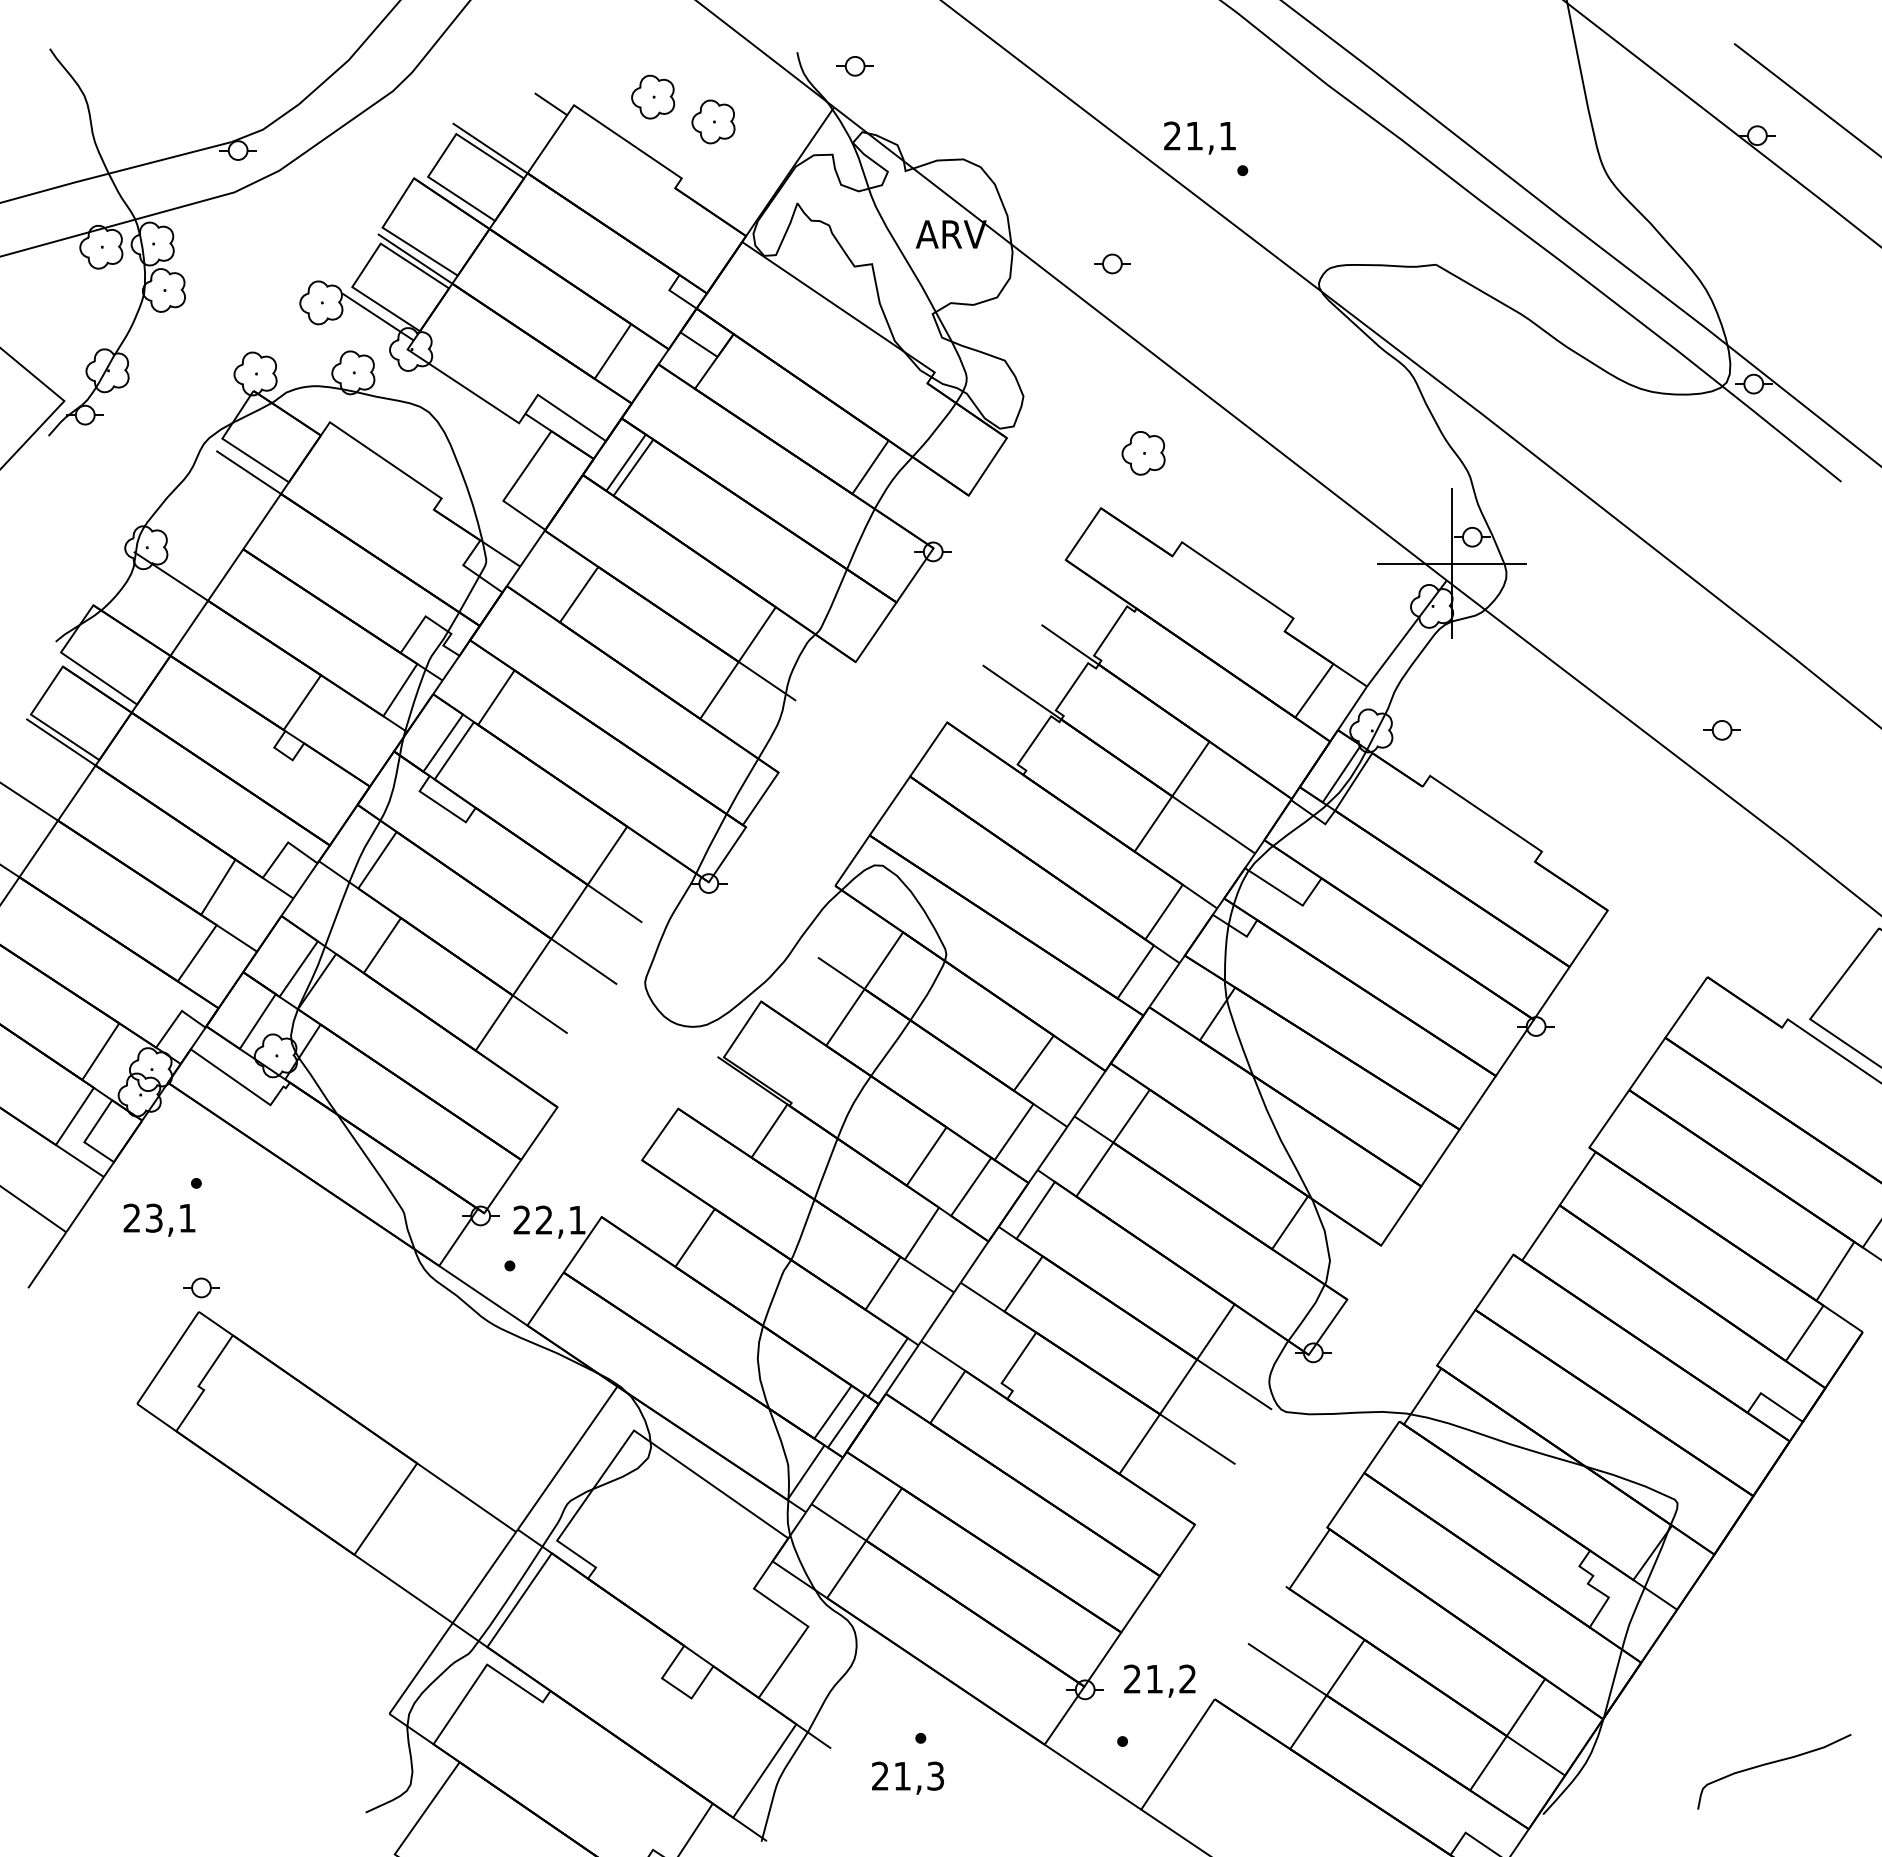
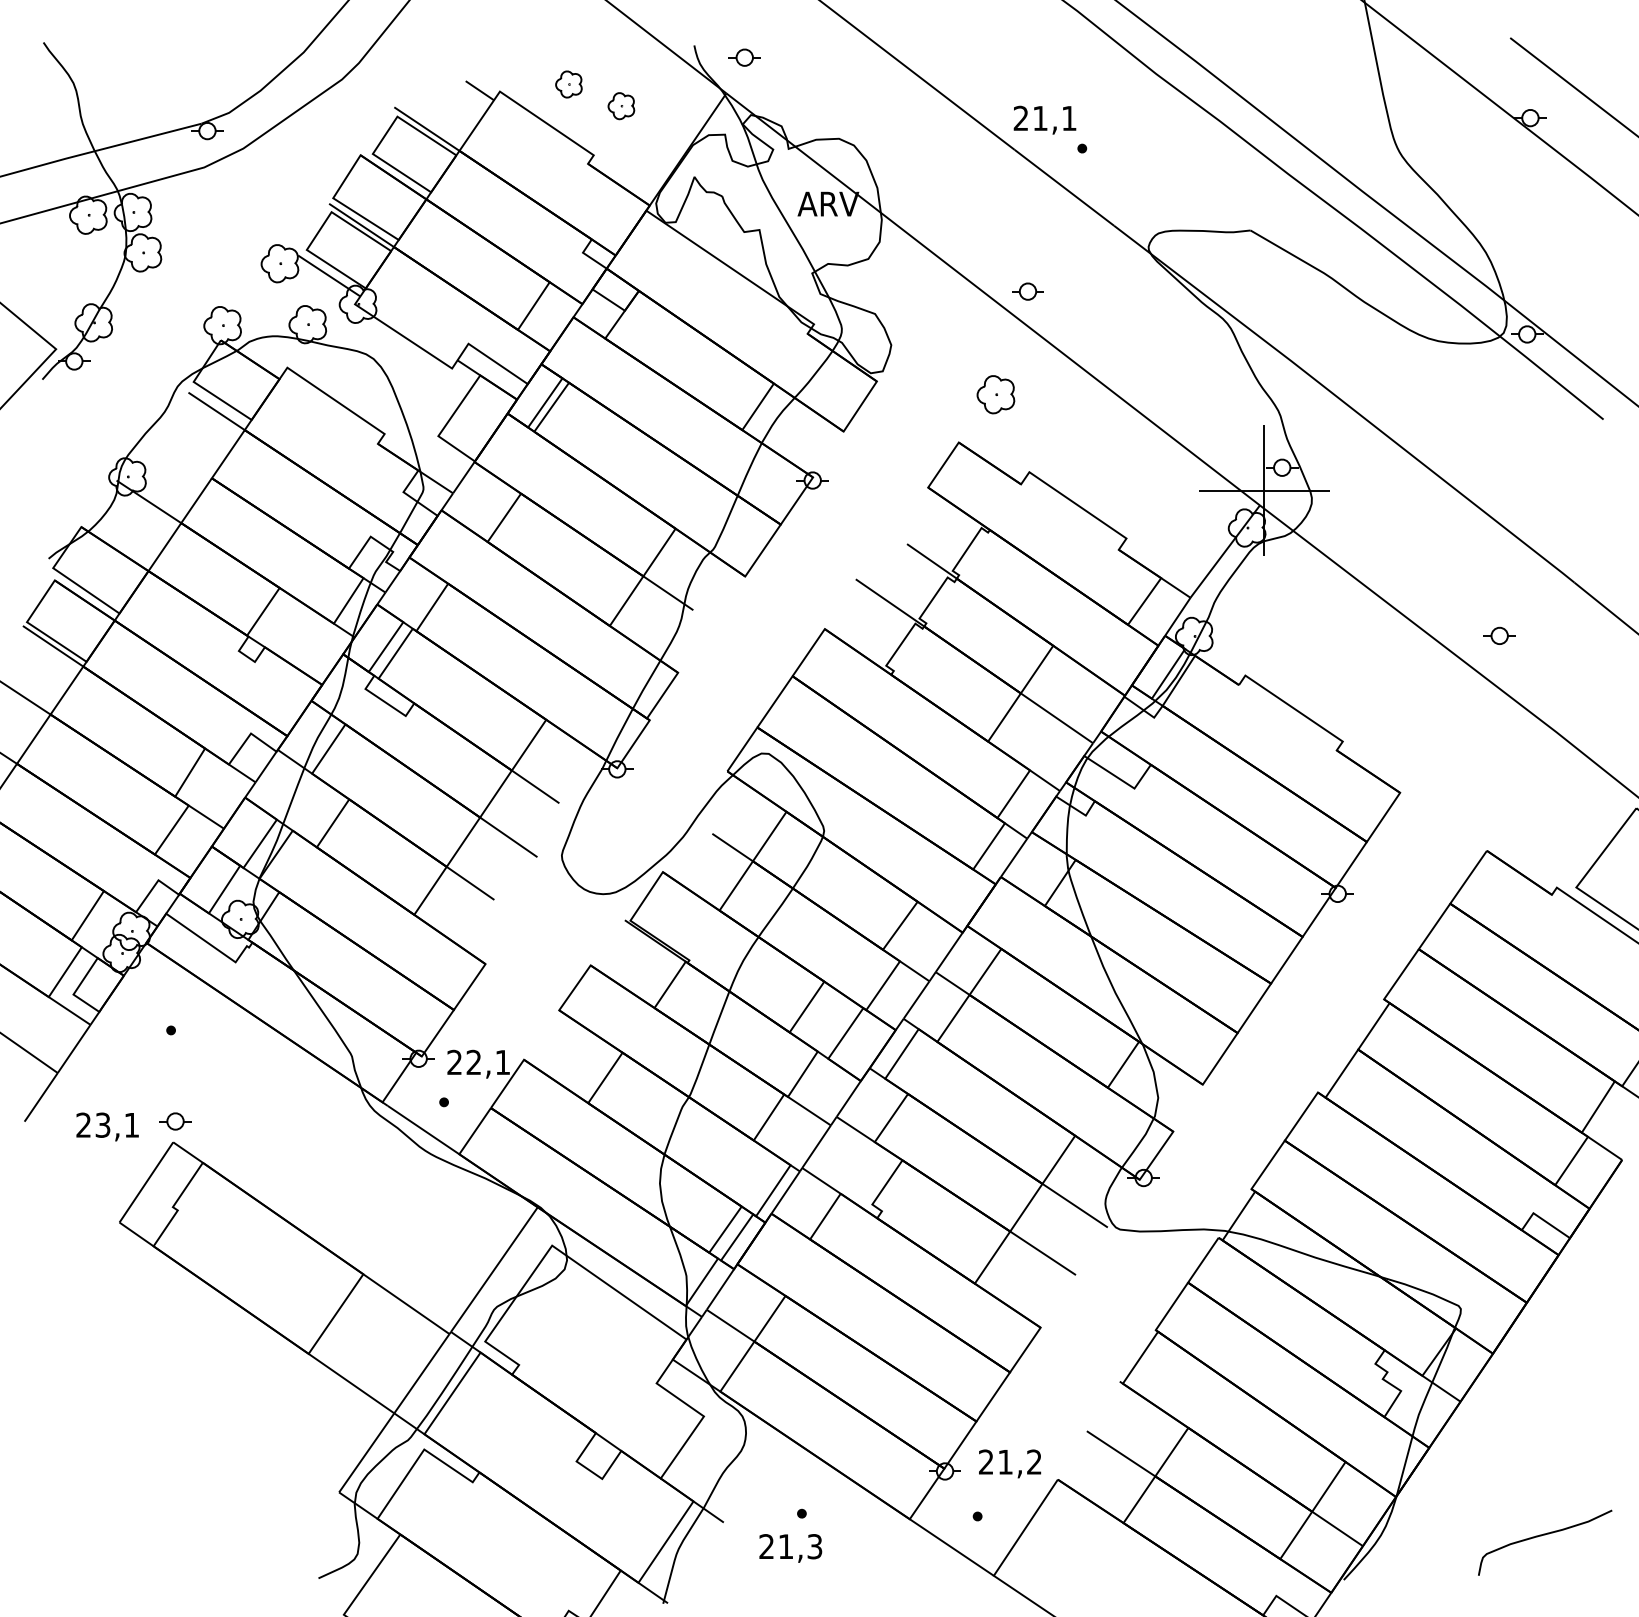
part: (653, 96) -> (569, 83), size x0.7
part: (713, 121) -> (621, 105), size x0.7
part: (1112, 263) -> (1028, 291), moved
text: (159, 1219) -> (107, 1126), moved

